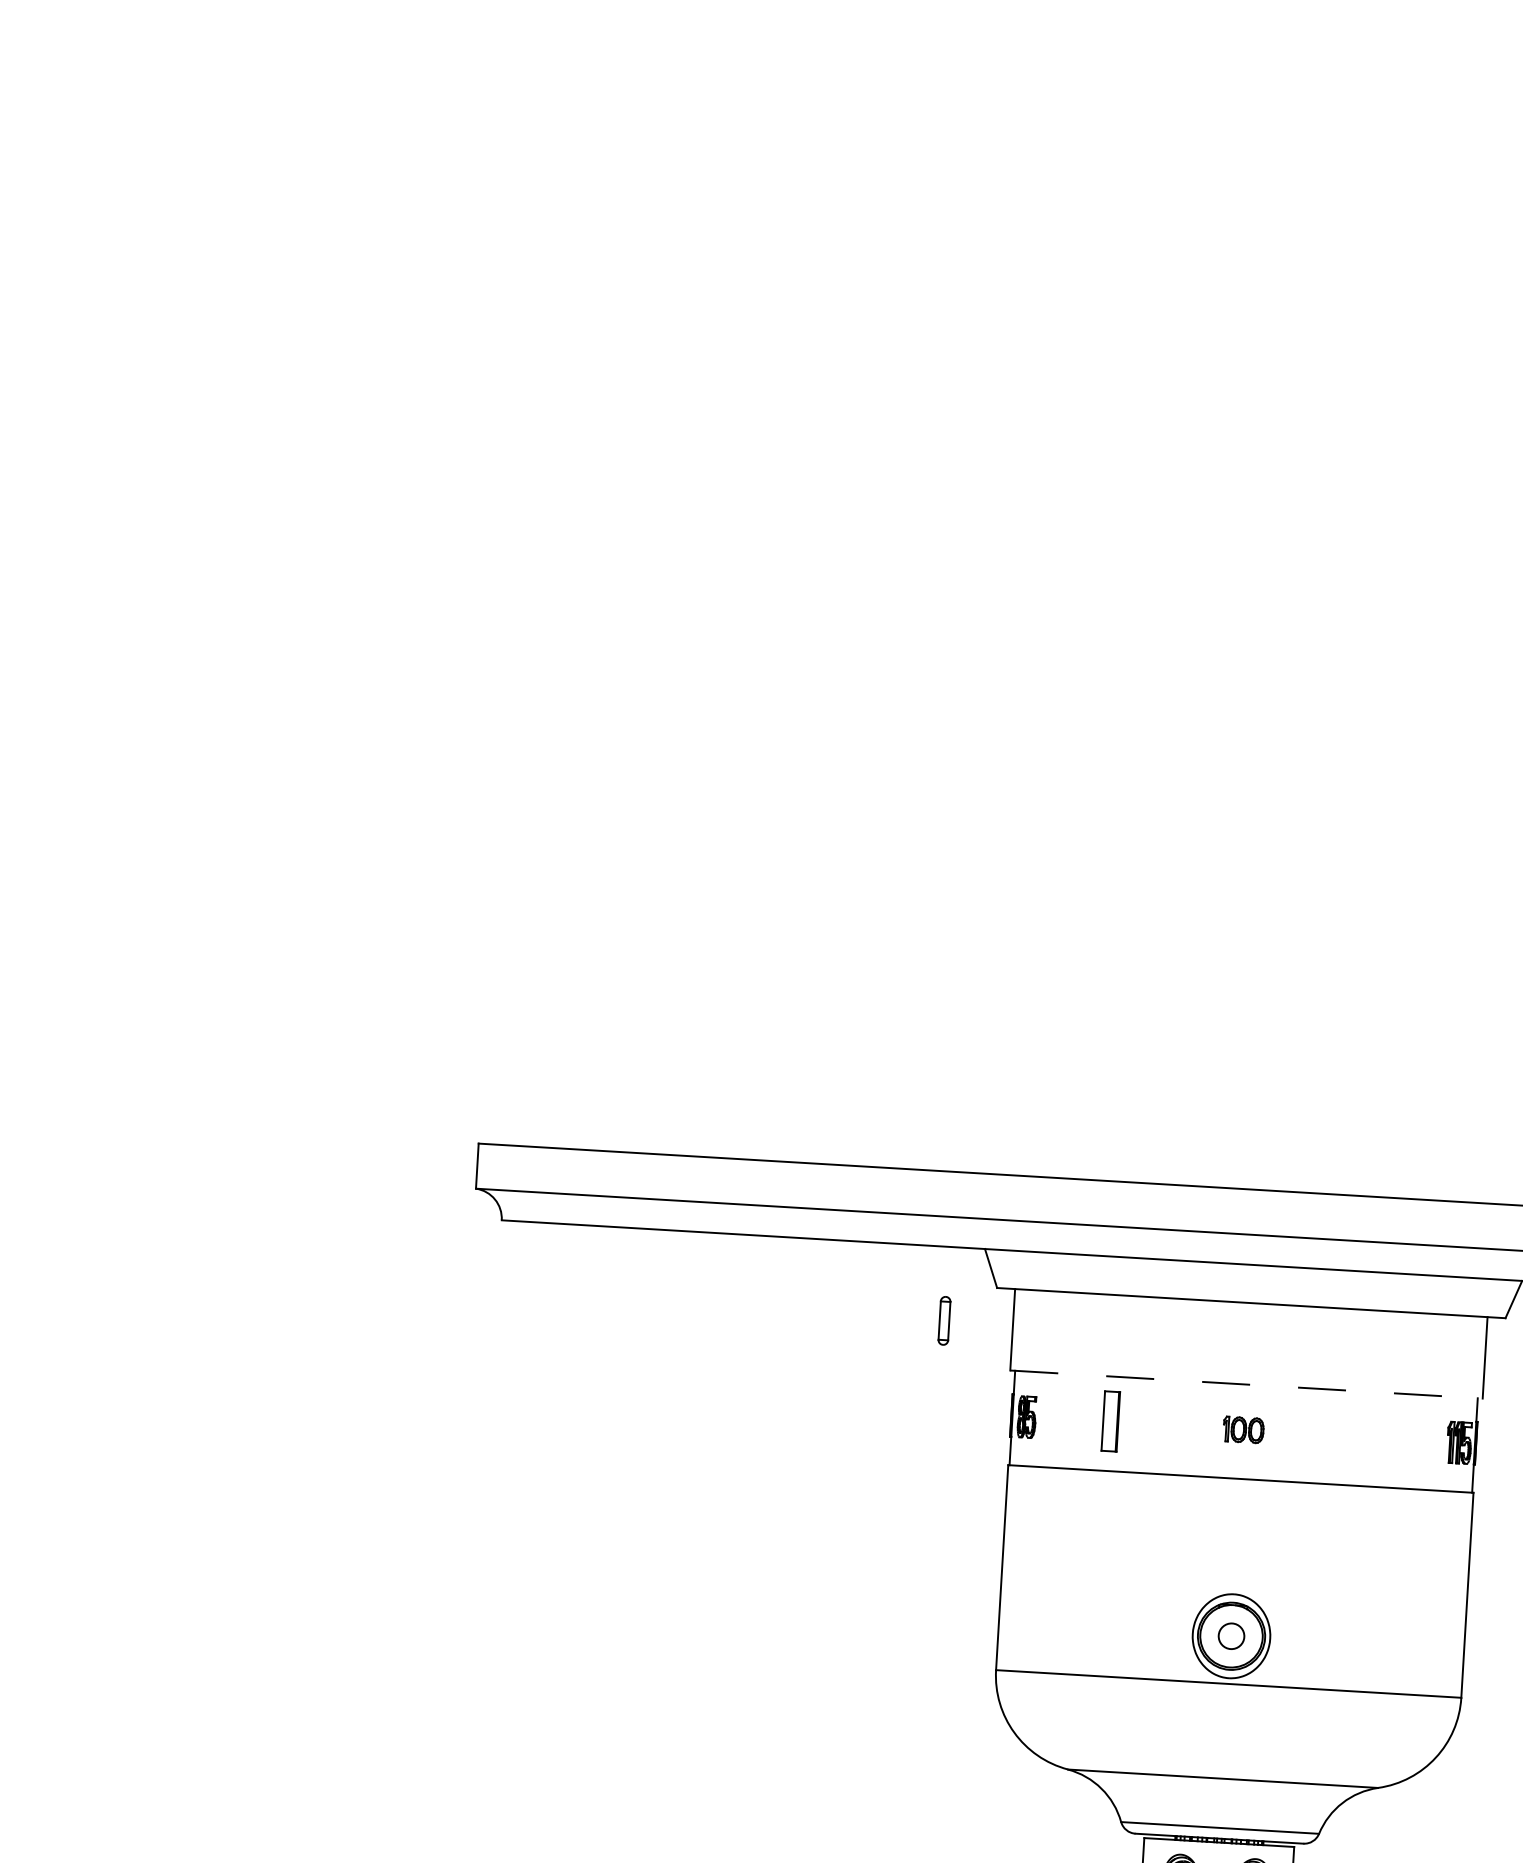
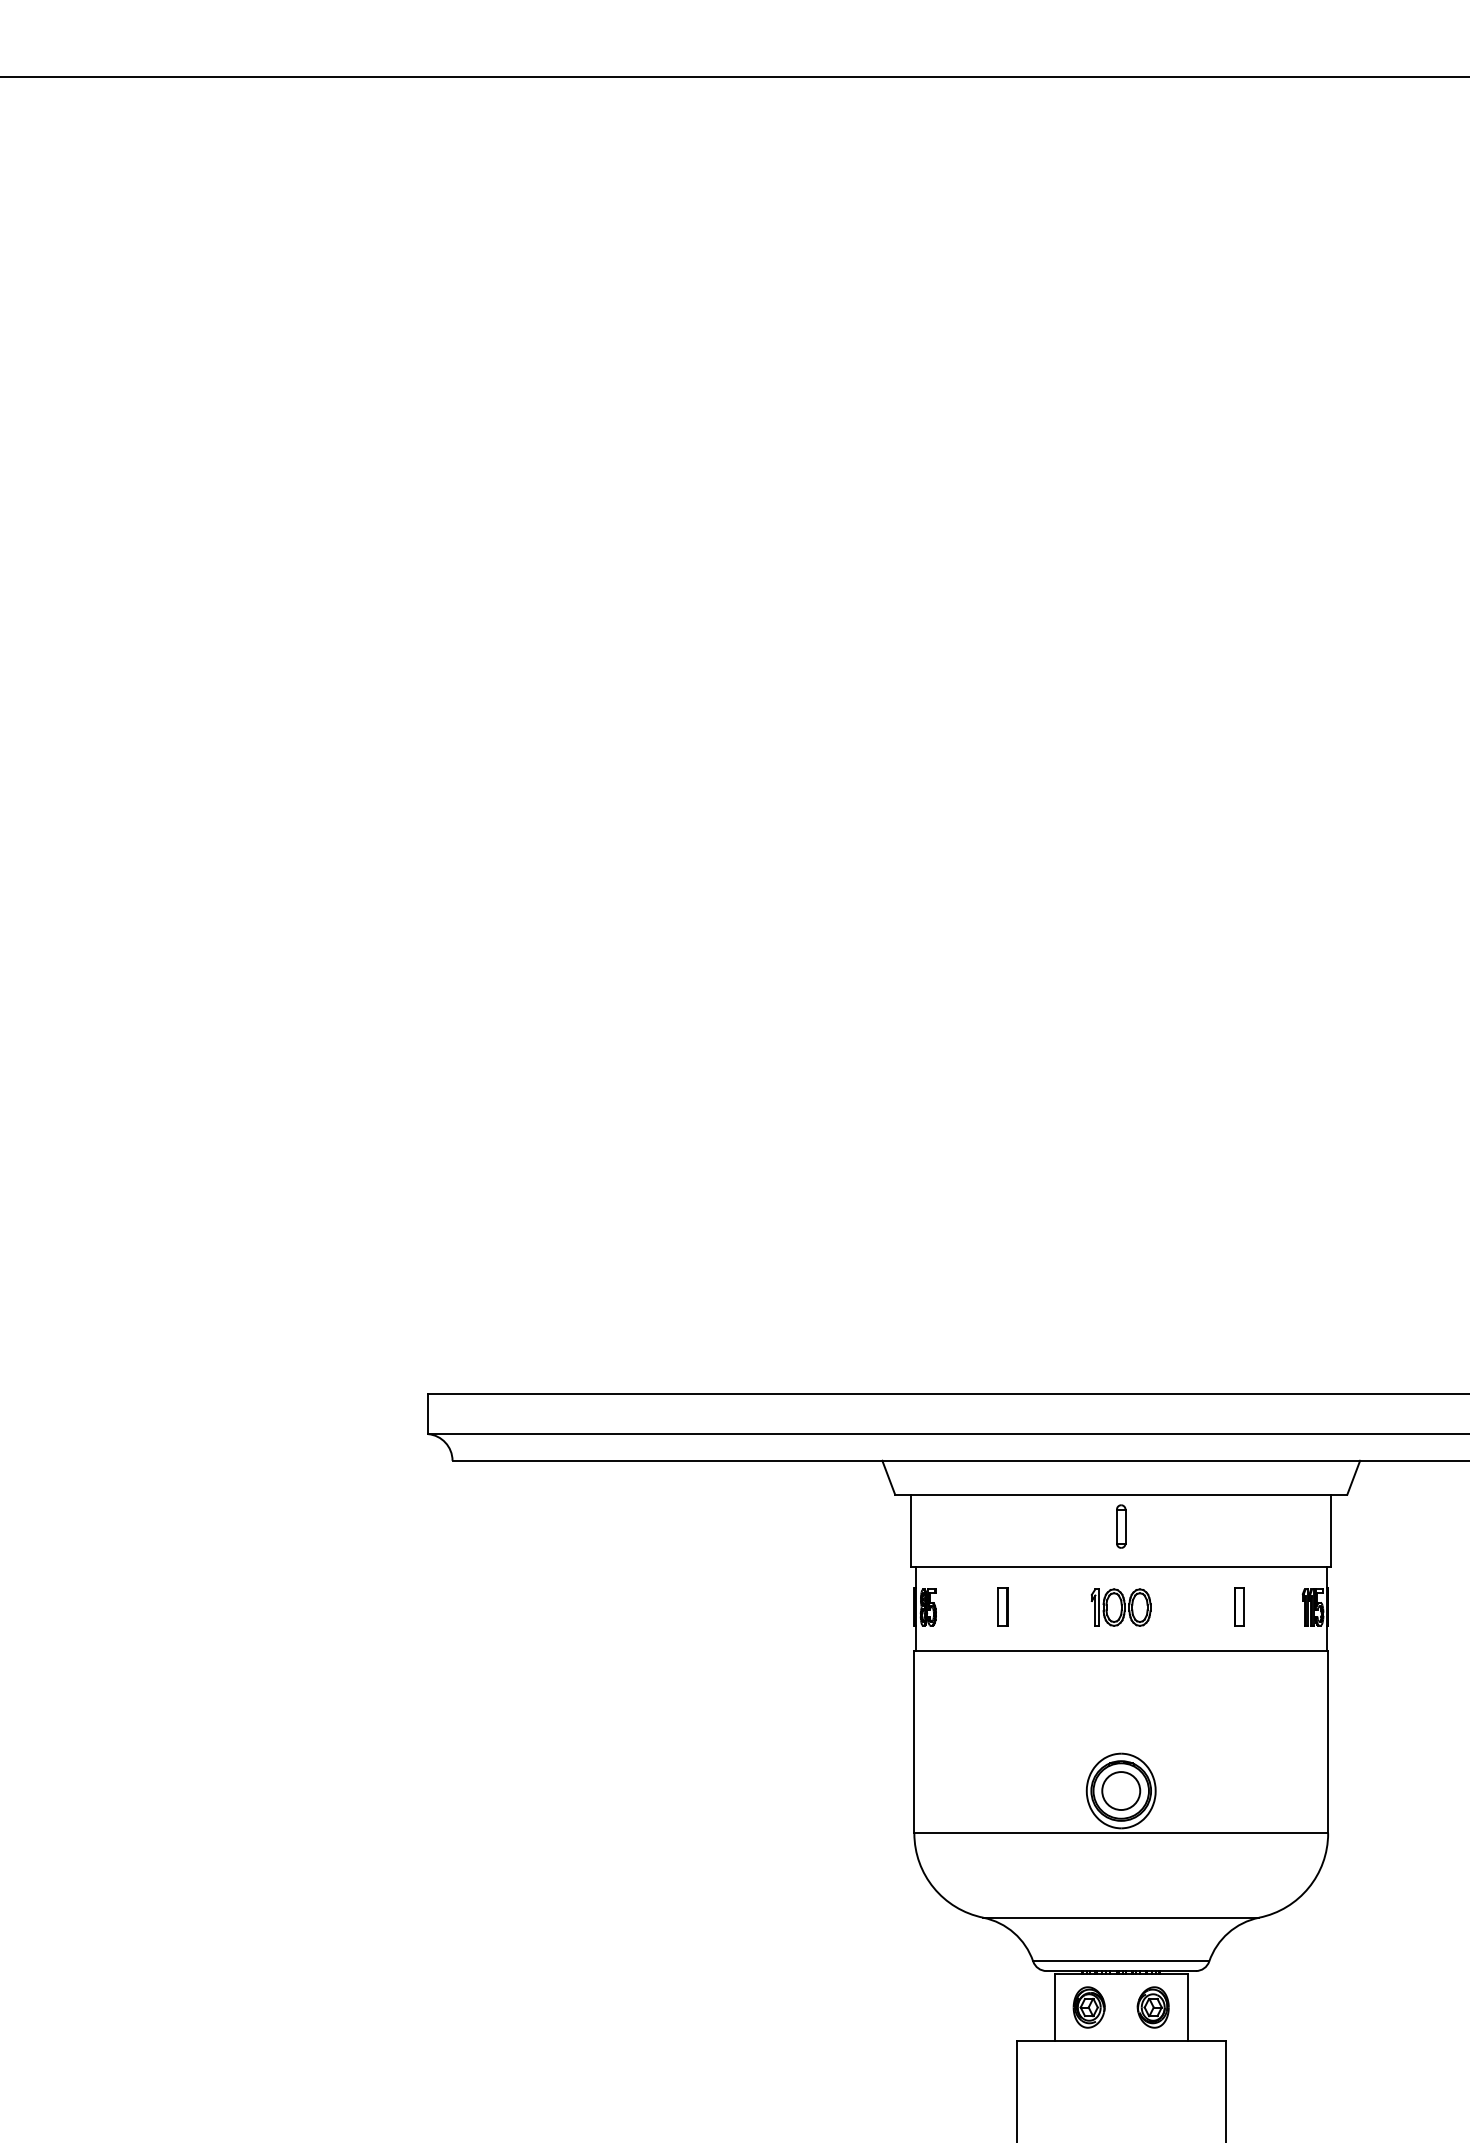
part: (944, 1320) -> (1121, 1526), moved
line: (1246, 1384) -> (1121, 1567), dashed -> solid
part: (1110, 1420) -> (1002, 1606), size x0.71
part: (1242, 1429) -> (1120, 1607), size x1.67
part: (1376, 1436) -> (1239, 1606), added
circle: (1231, 1636) -> (1121, 1791), size x1.67

